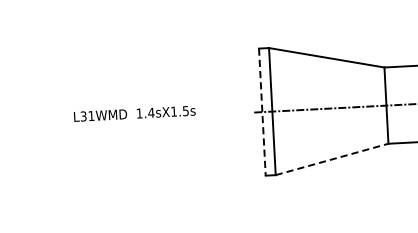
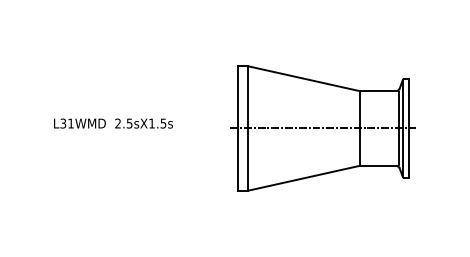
line: (262, 112) -> (238, 128), dashed -> solid
text: (145, 113) -> (123, 123), 1.4sX1.5s -> 2.5sX1.5s
line: (332, 159) -> (304, 178), dashed -> solid

